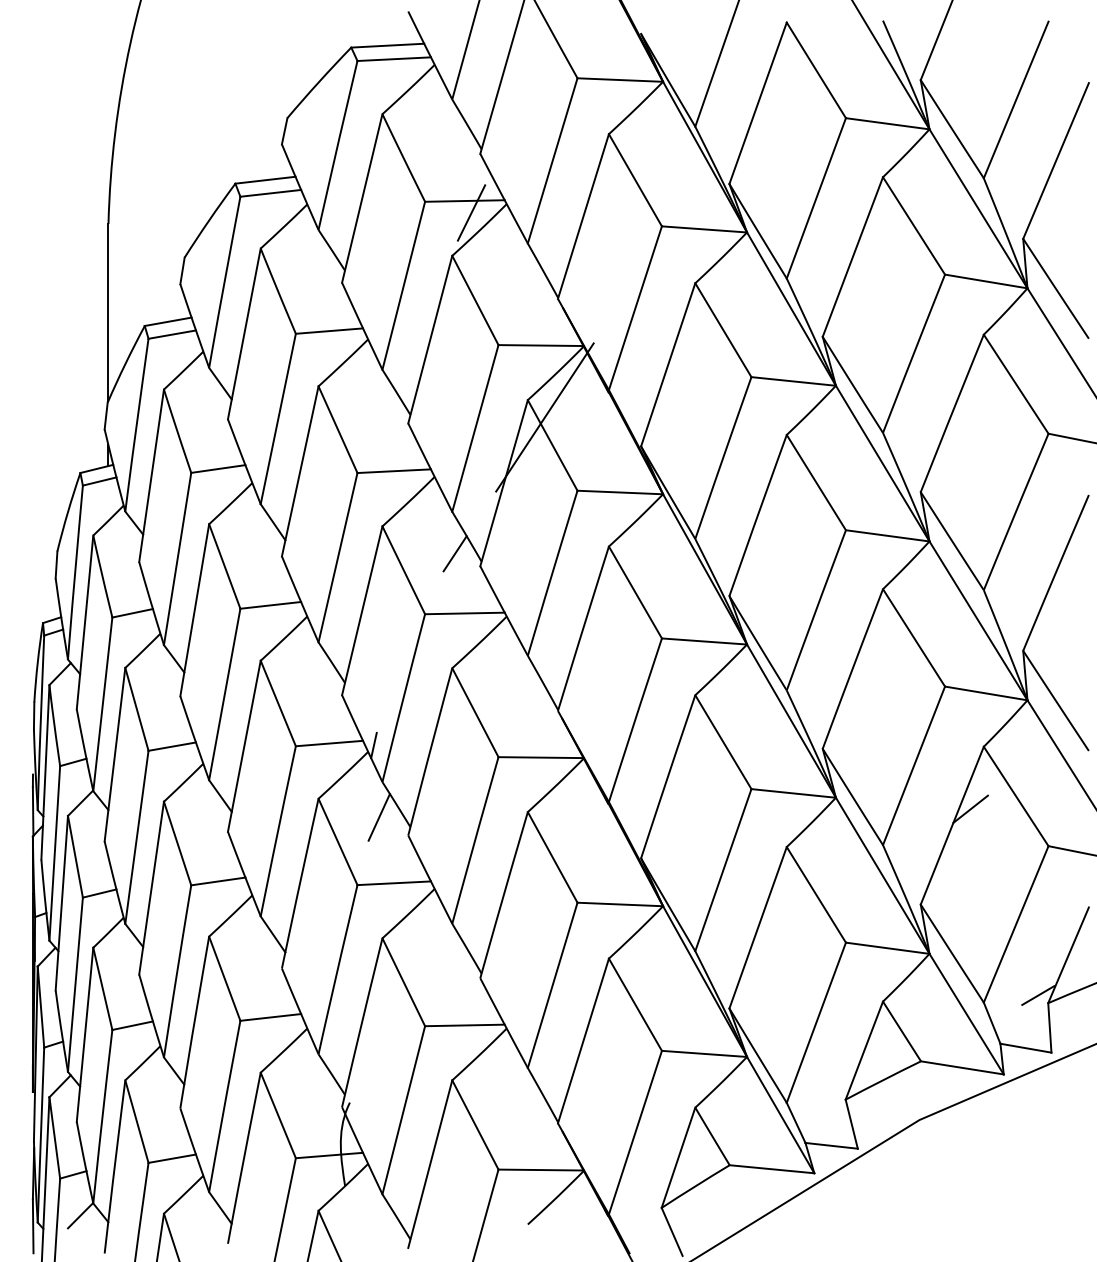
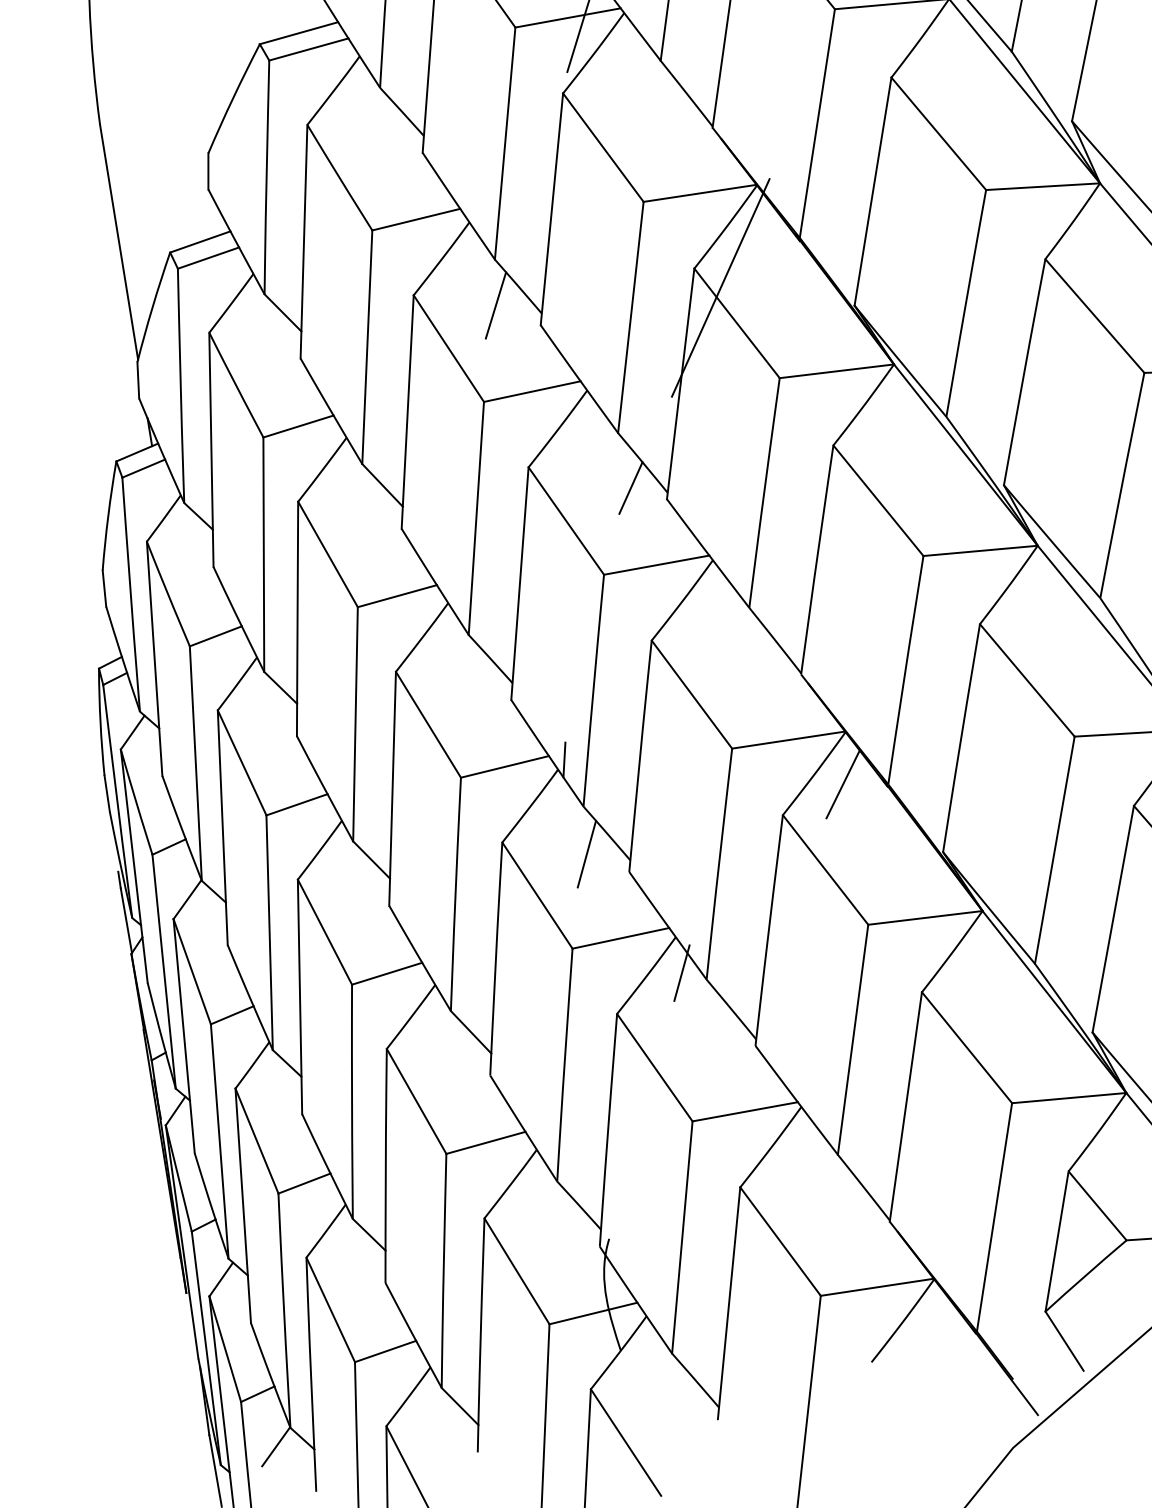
line: (377, 403) -> (495, 305), added
line: (575, 796) -> (842, 784), added
line: (434, 915) -> (681, 972), added

